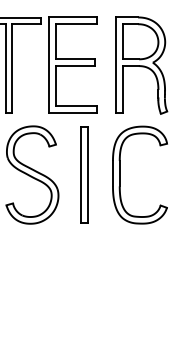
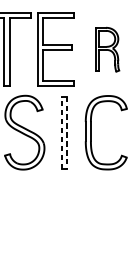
part: (141, 65) -> (107, 49), size x0.6
line: (80, 175) -> (61, 133), solid -> dashed
line: (87, 175) -> (66, 133), solid -> dashed

